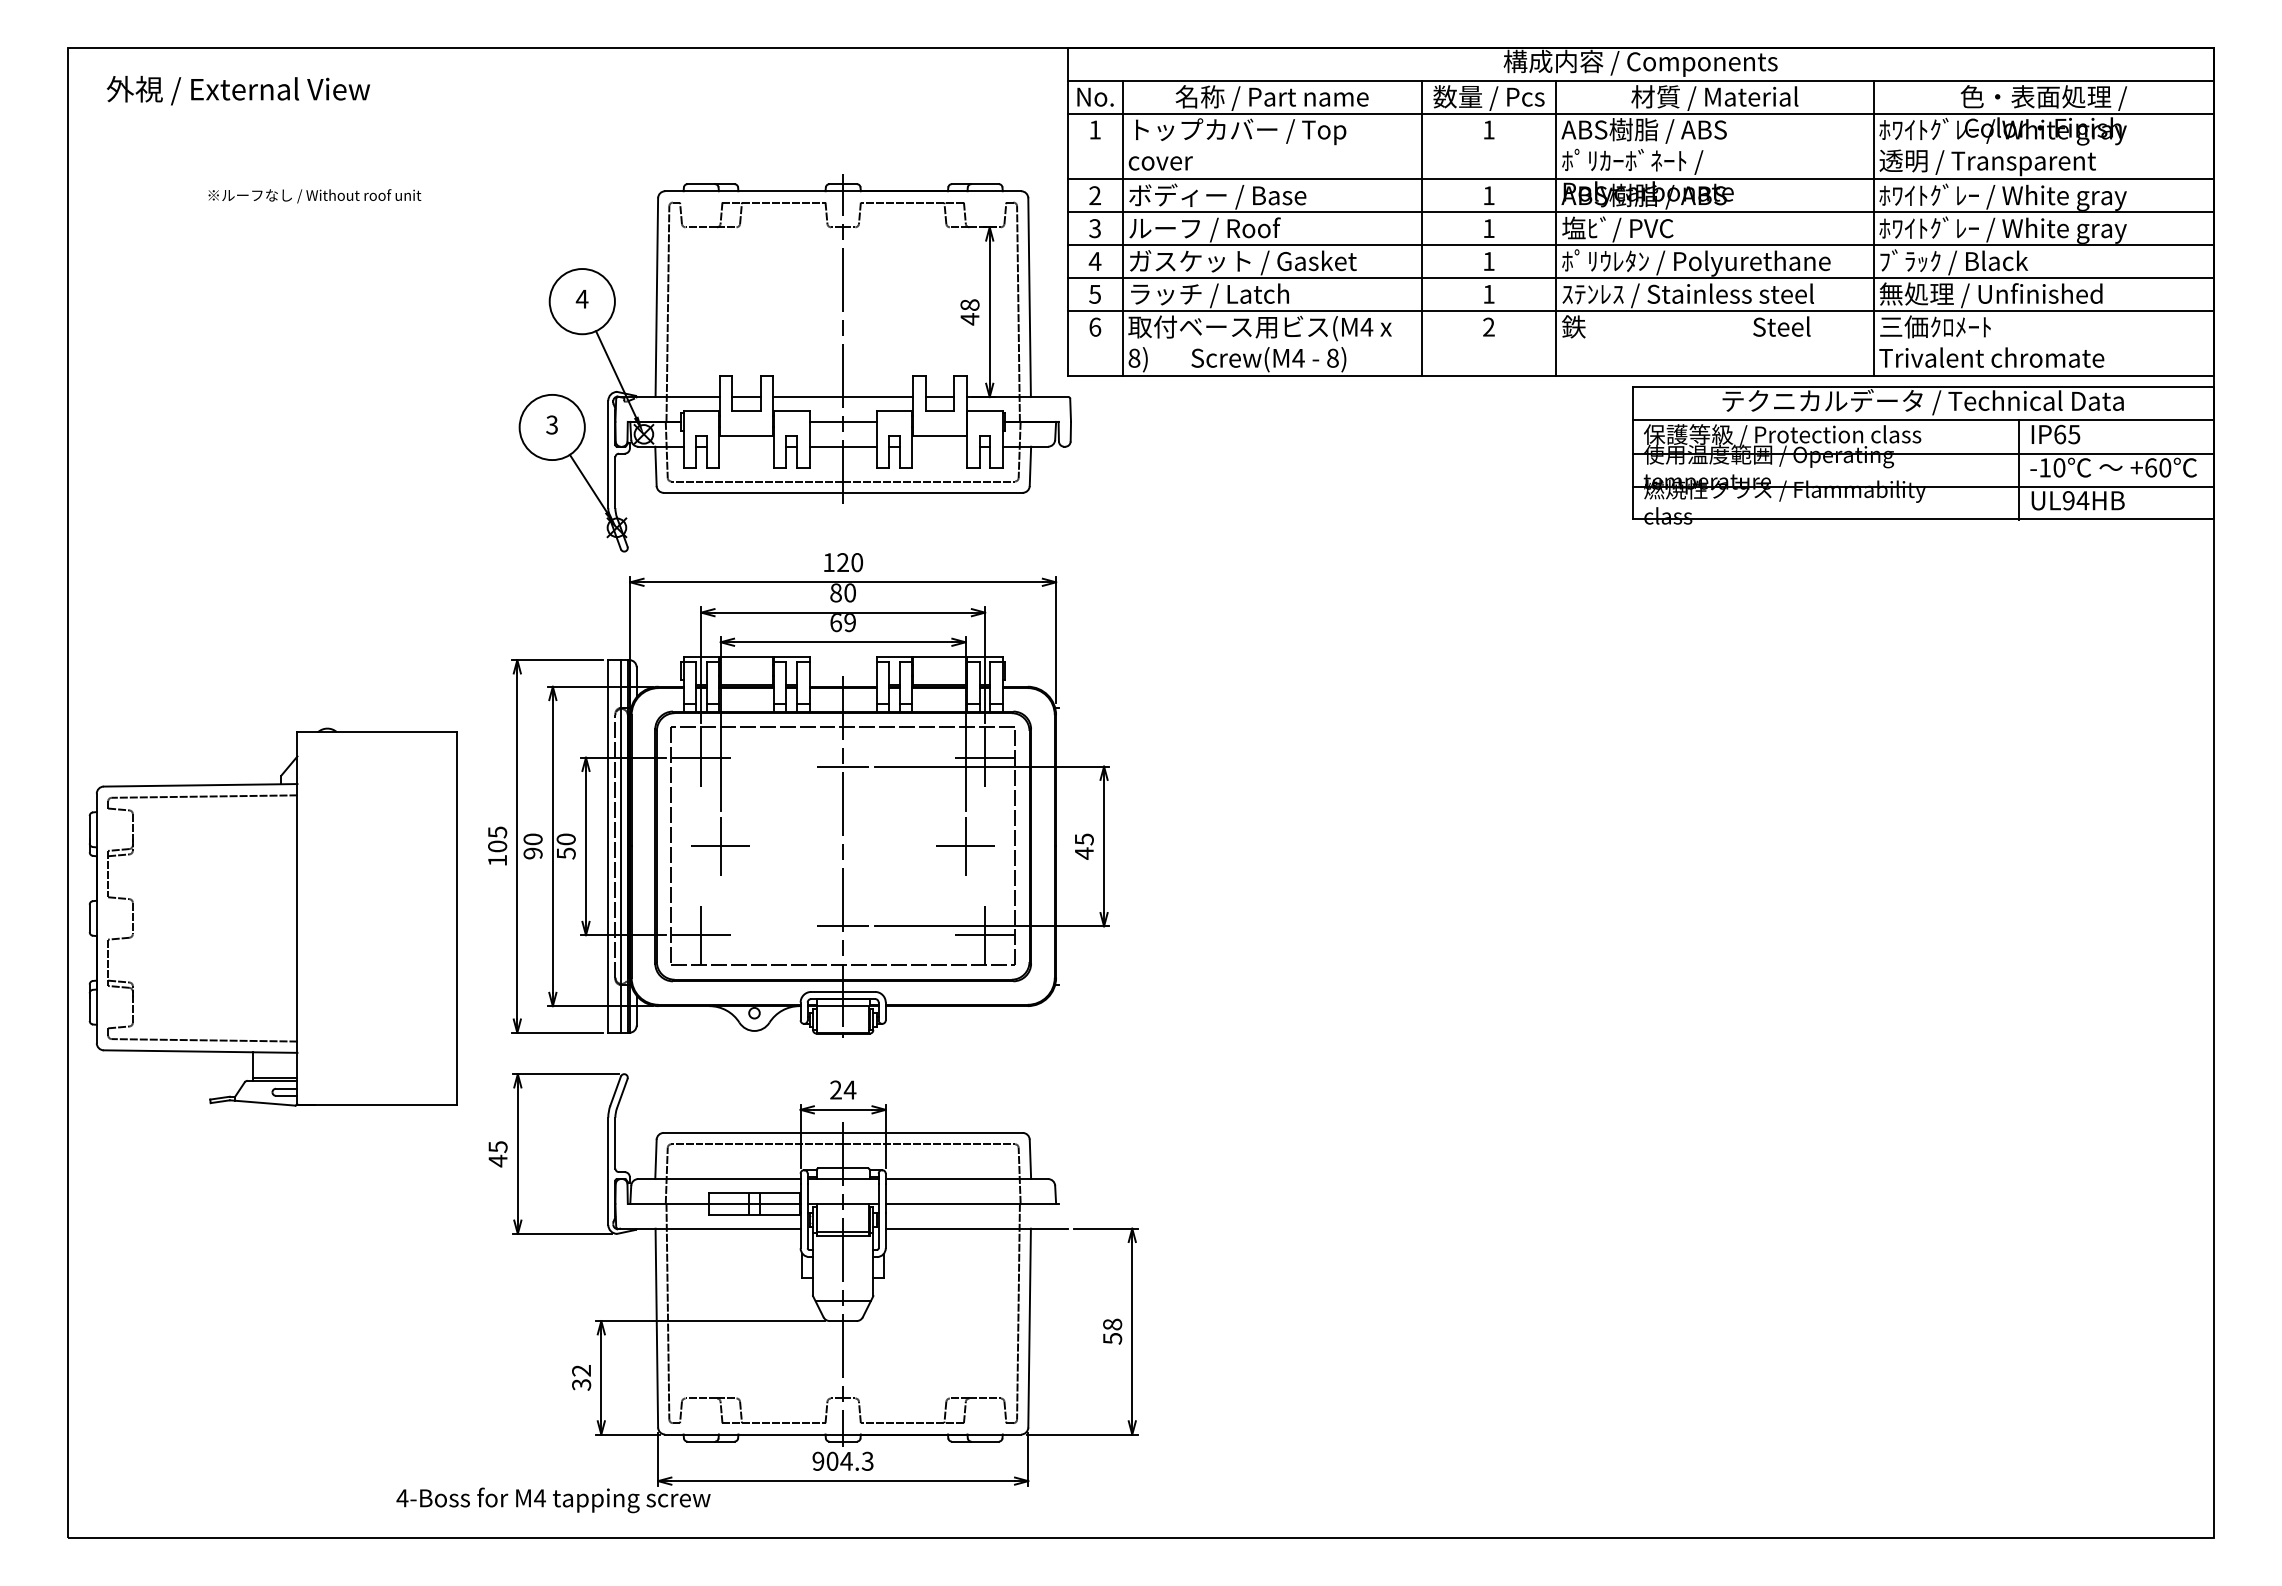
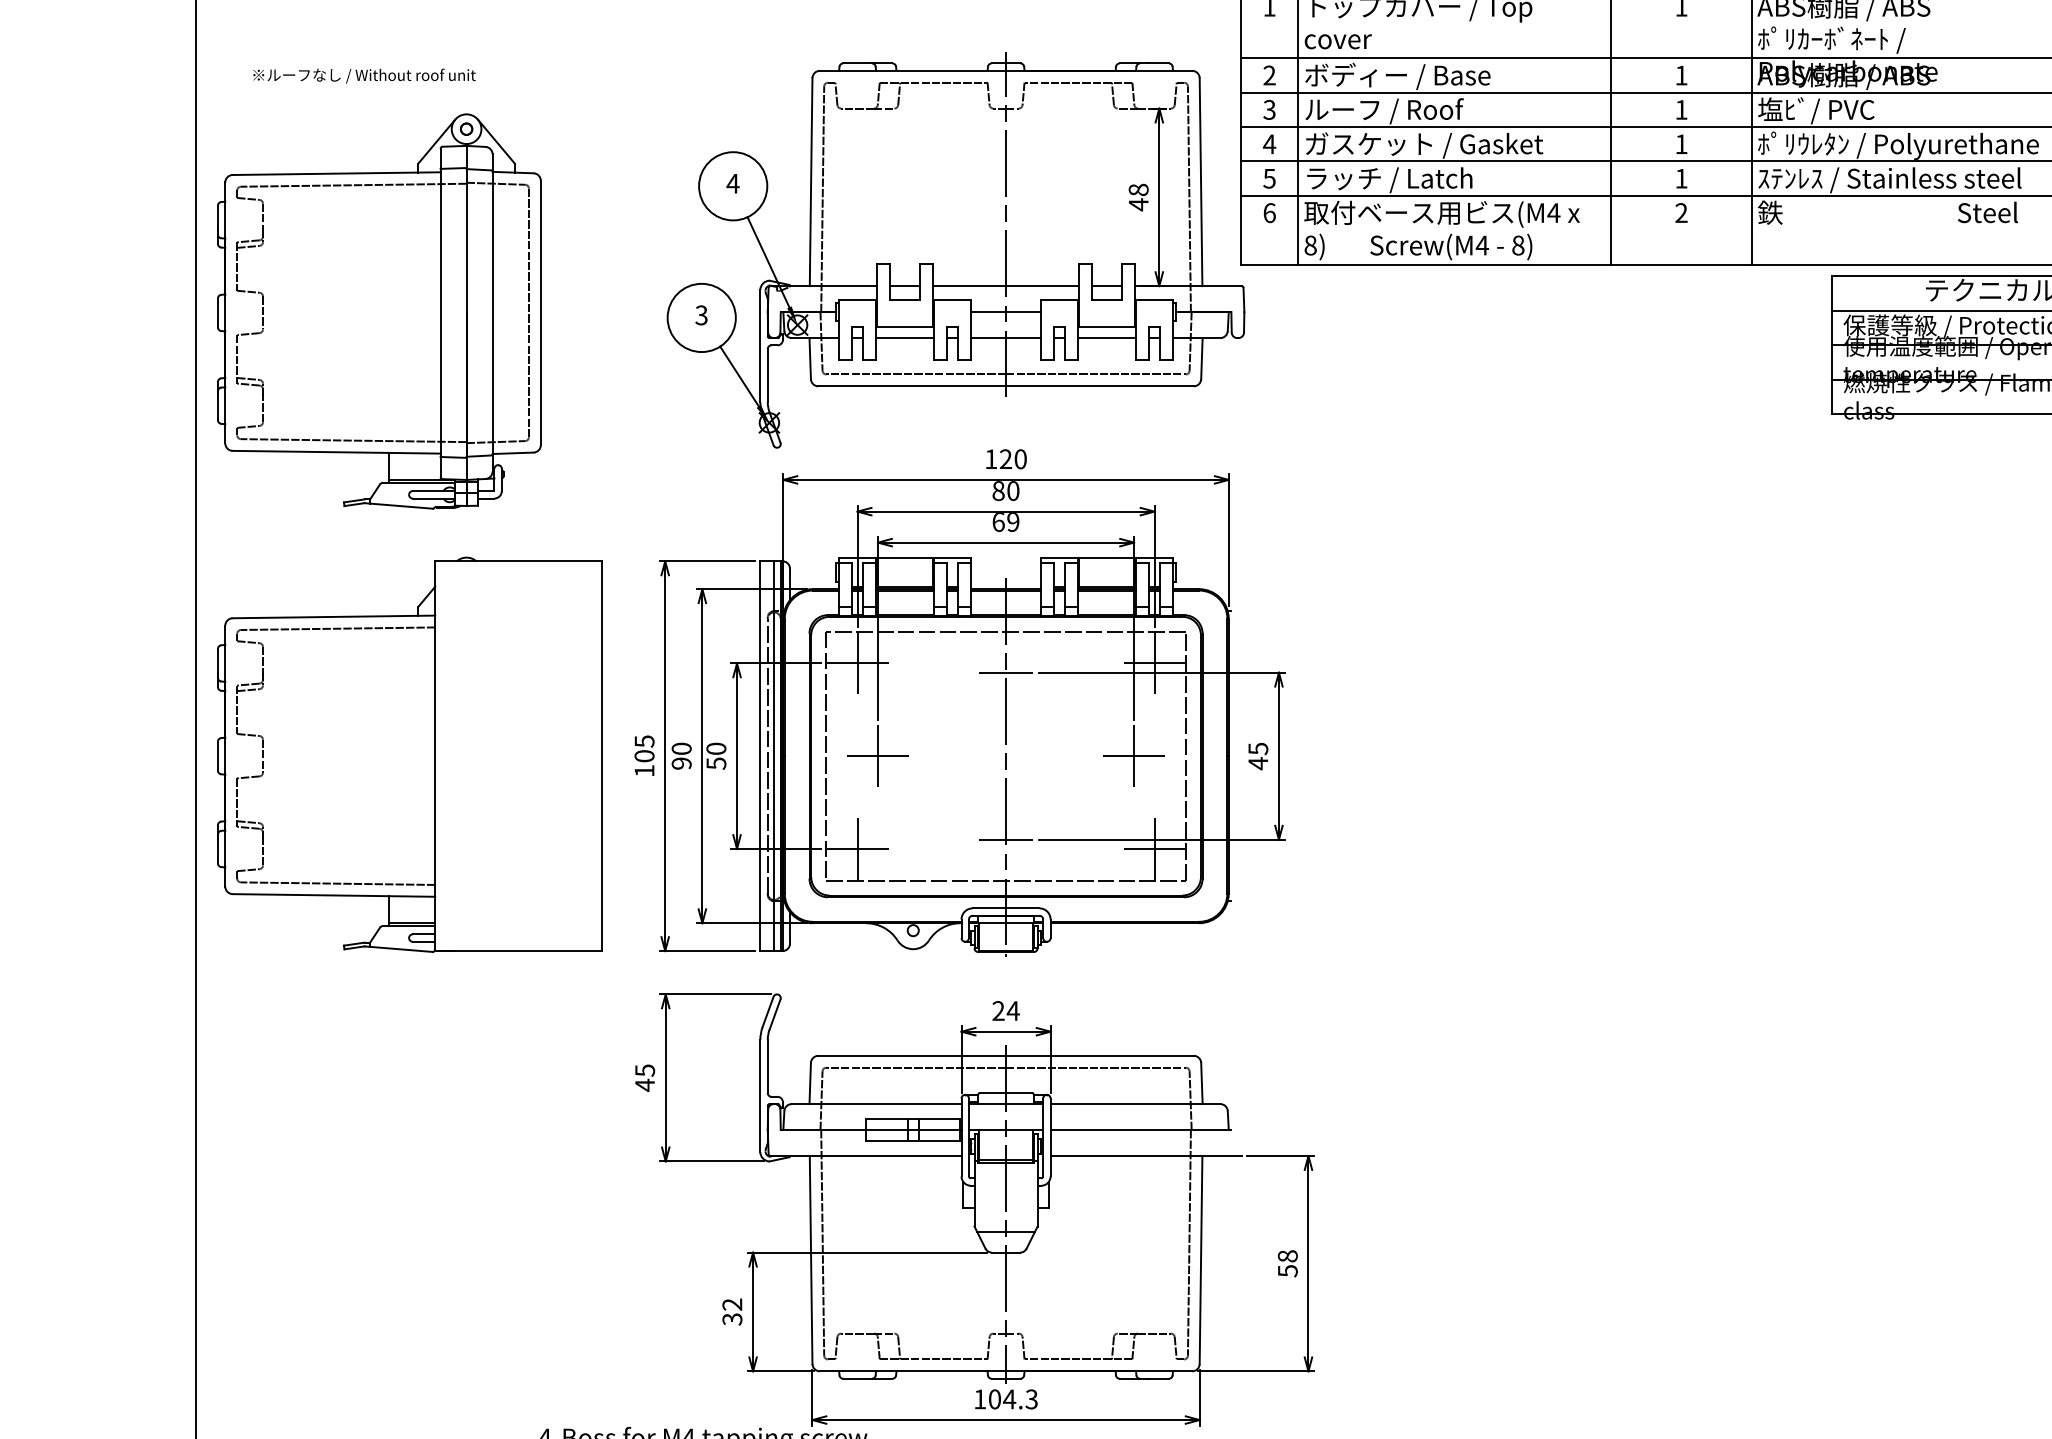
text: (314, 196) -> (364, 76), moved
part: (243, 421) -> (378, 311), added
line: (746, 446) -> (904, 337), added
line: (939, 446) -> (1106, 337), added
part: (272, 916) -> (409, 754), moved
text: (818, 1460) -> (980, 1398), 904.3 -> 104.3

